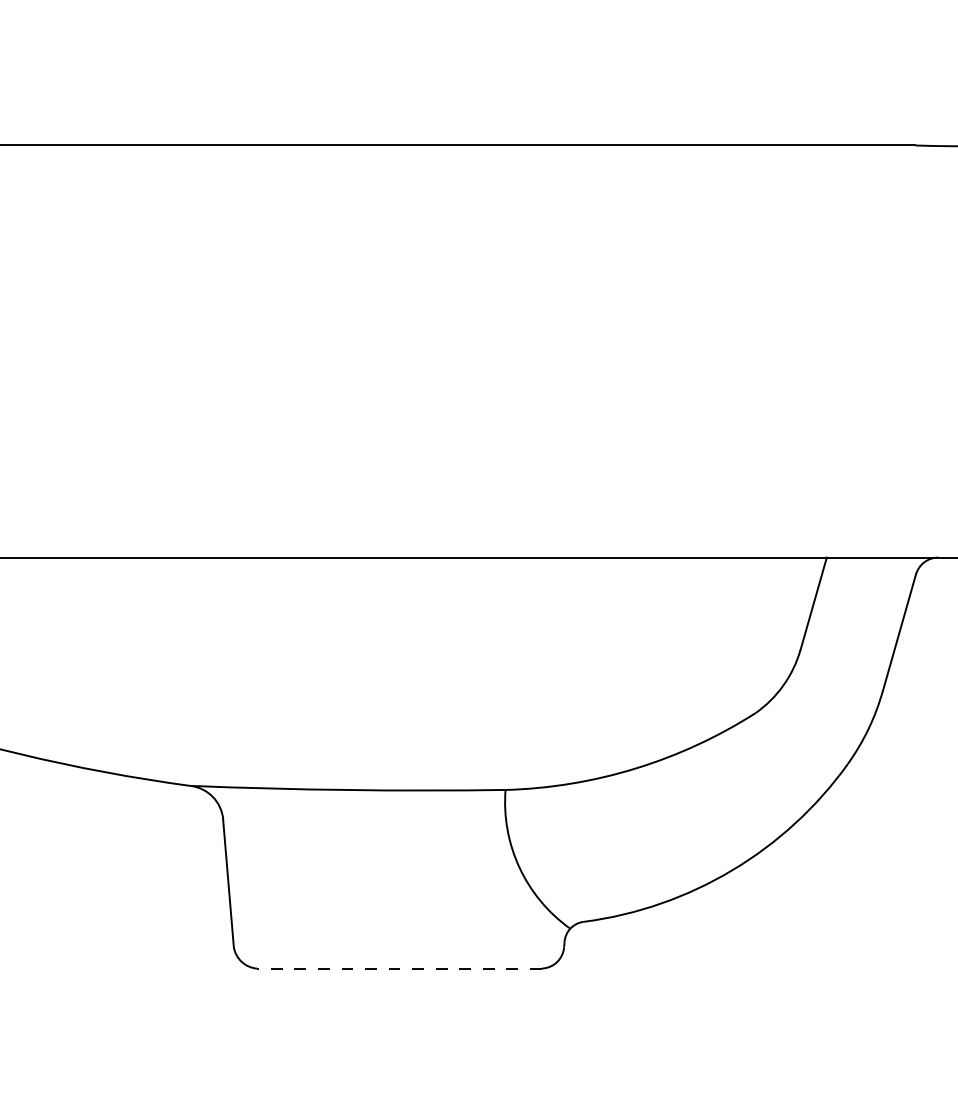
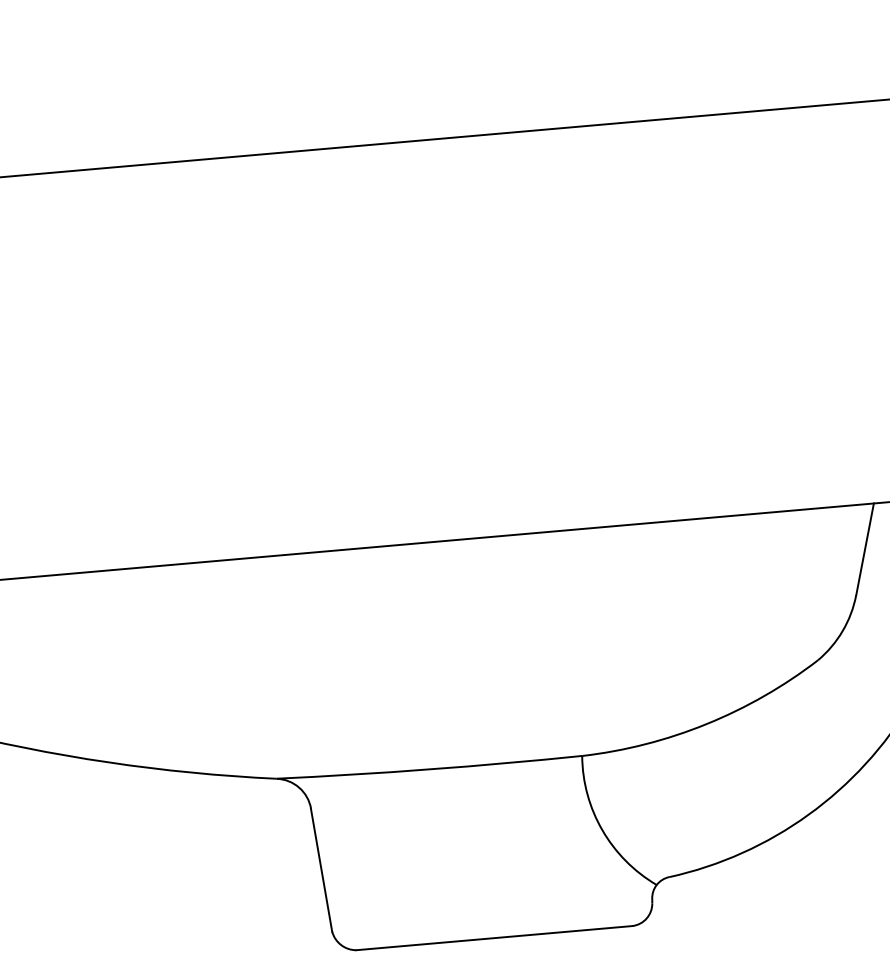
line: (398, 968) -> (493, 938), dashed -> solid

